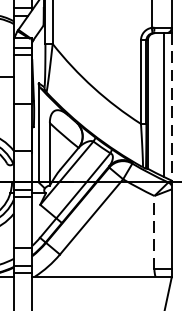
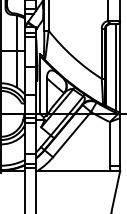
line: (172, 108) -> (120, 69), dashed -> solid
line: (153, 231) -> (109, 143), dashed -> solid

